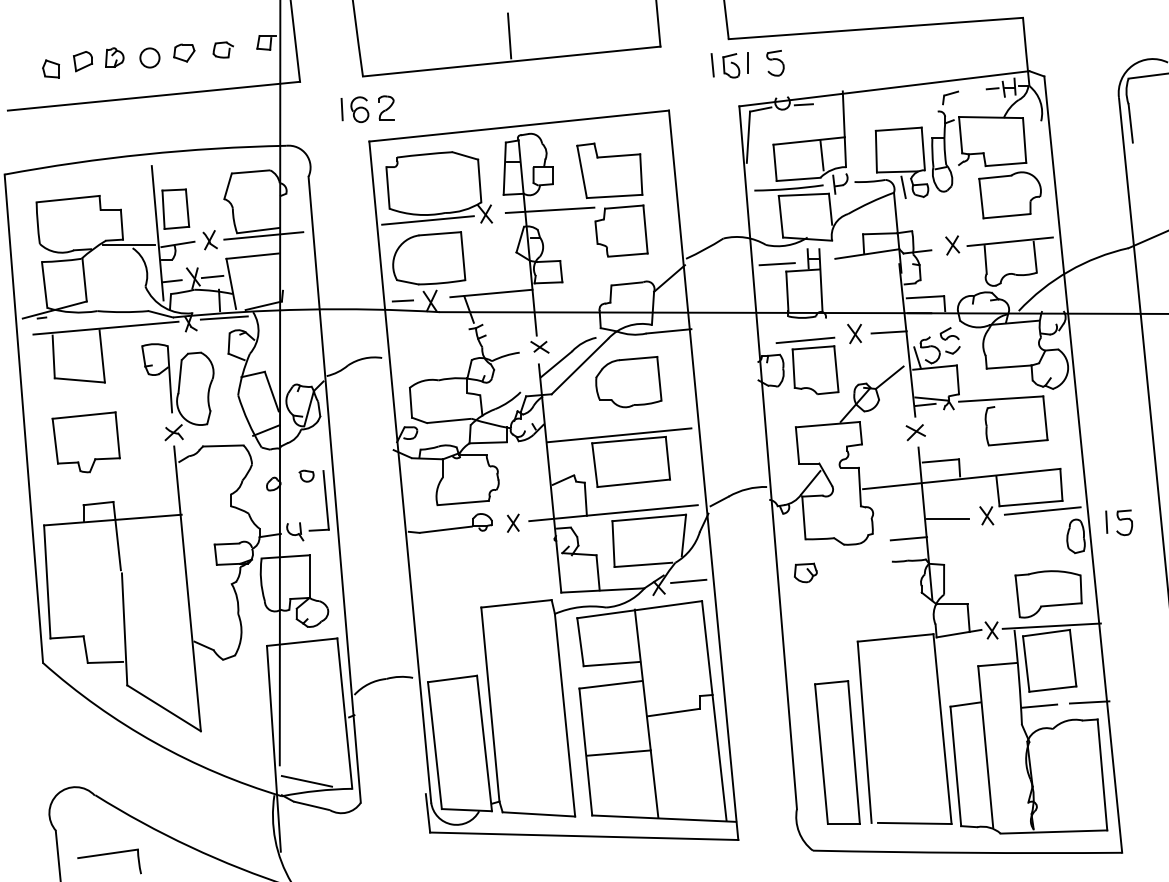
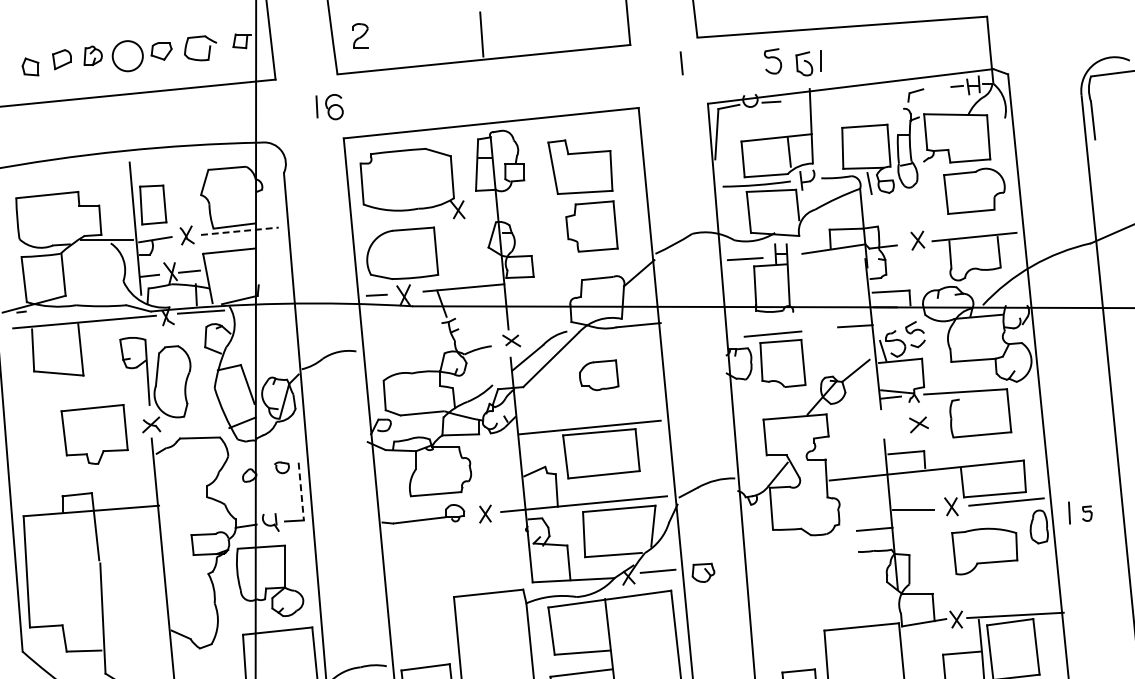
part: (222, 49) -> (199, 47), size x1.6
circle: (149, 57) -> (127, 55), size x1.6
part: (775, 63) -> (773, 61), moved
part: (735, 65) -> (808, 63), moved
part: (386, 107) -> (360, 35), moved
line: (549, 209) -> (521, 205), removed
line: (427, 220) -> (401, 216), removed
line: (263, 235) -> (239, 230), solid -> dashed
part: (854, 333) -> (821, 327), removed
part: (628, 382) -> (598, 375), size x0.6
part: (915, 432) -> (918, 424), moved
part: (85, 442) -> (93, 434), moved
line: (326, 500) -> (301, 491), solid -> dashed
part: (1124, 522) -> (1086, 513), size x0.6
part: (805, 572) -> (703, 572), moved
part: (1048, 594) -> (984, 551), moved

